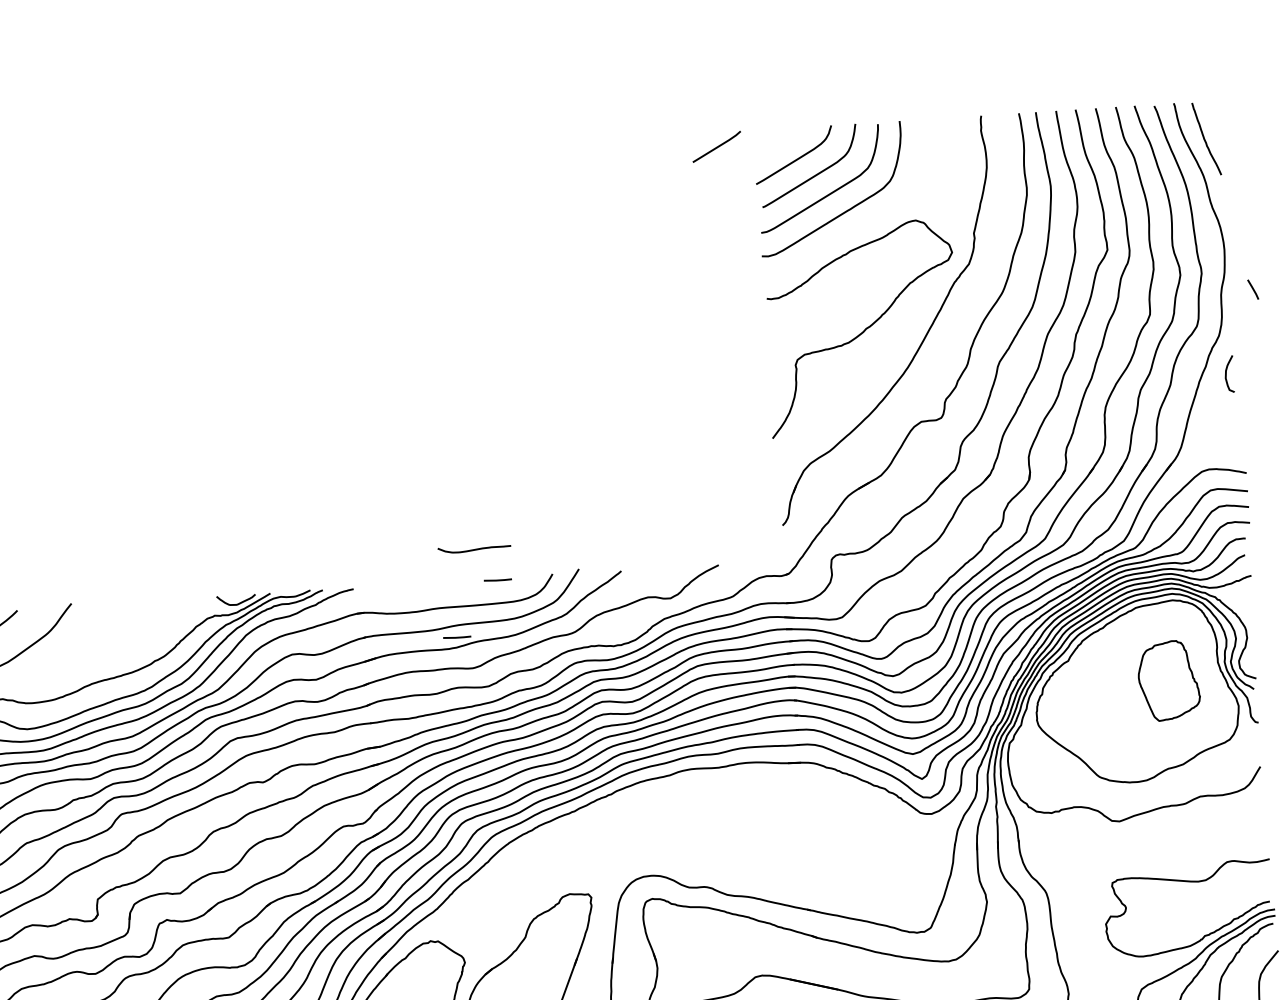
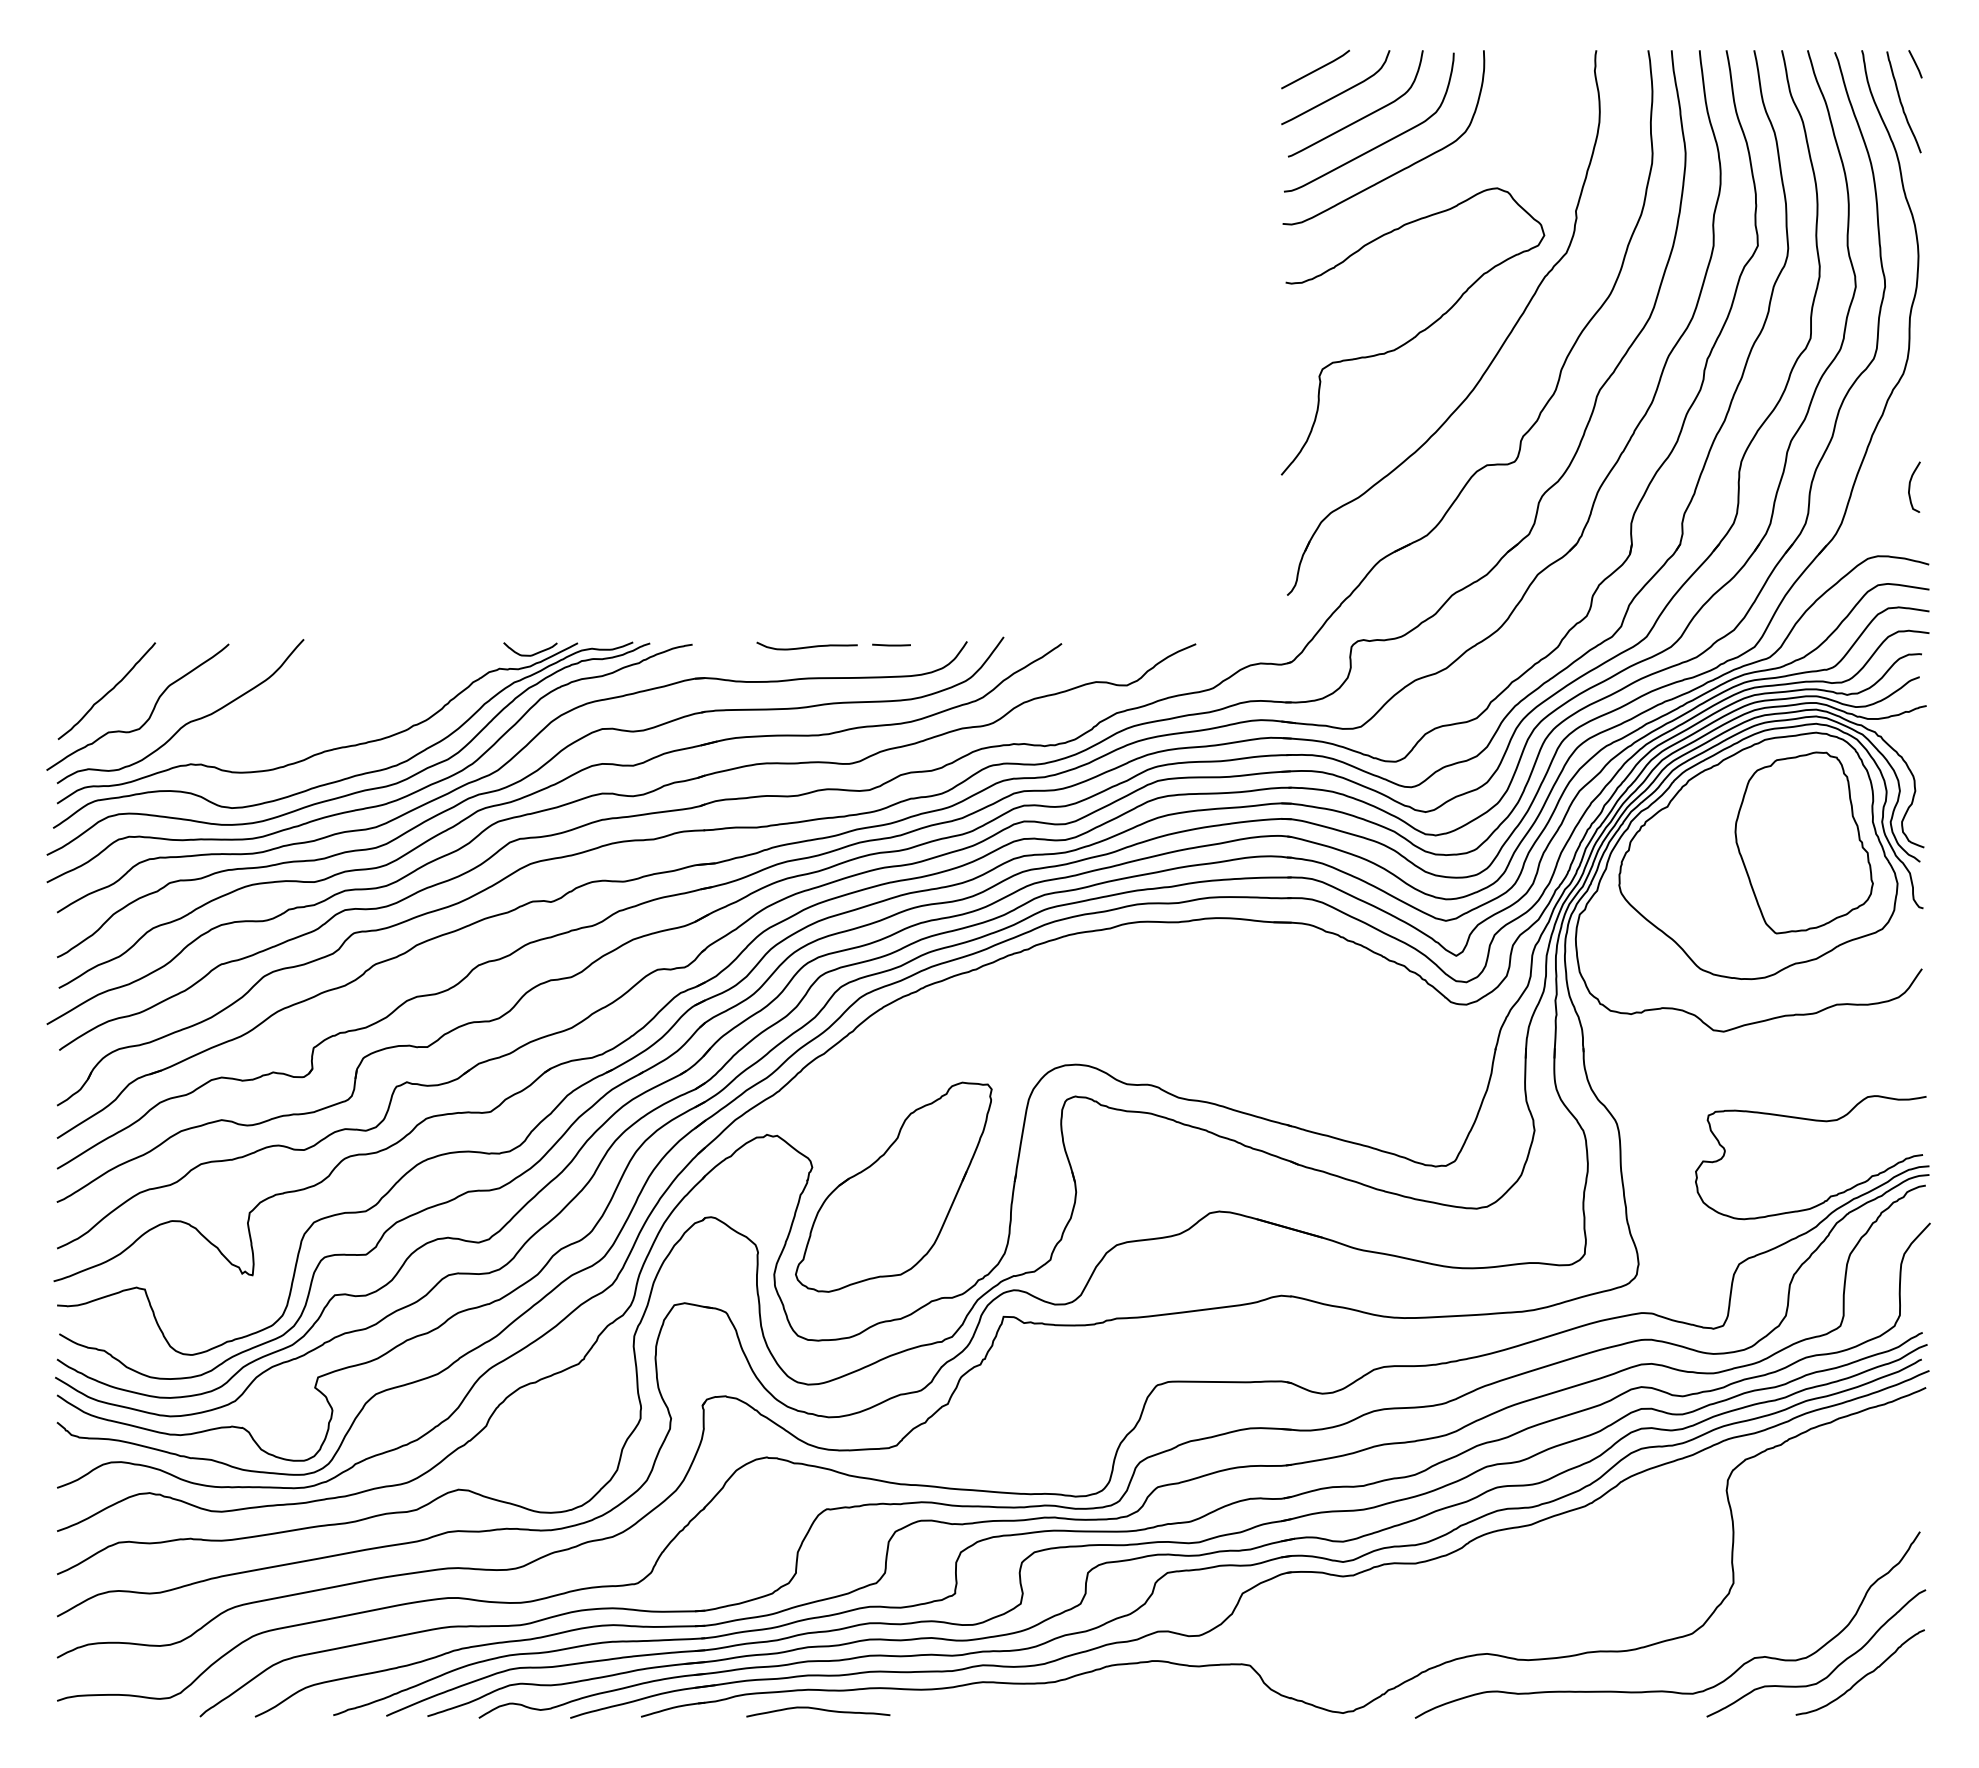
line: (716, 146) -> (1315, 69), moved
line: (1253, 289) -> (1915, 64), moved
curve: (1226, 373) -> (1910, 486), moved
curve: (474, 549) -> (806, 646), moved
line: (457, 636) -> (830, 719), removed
part: (1168, 680) -> (1803, 842), size x1.67

